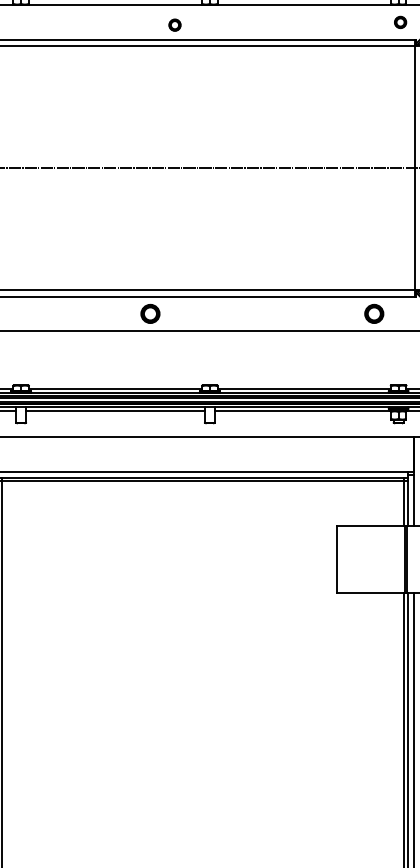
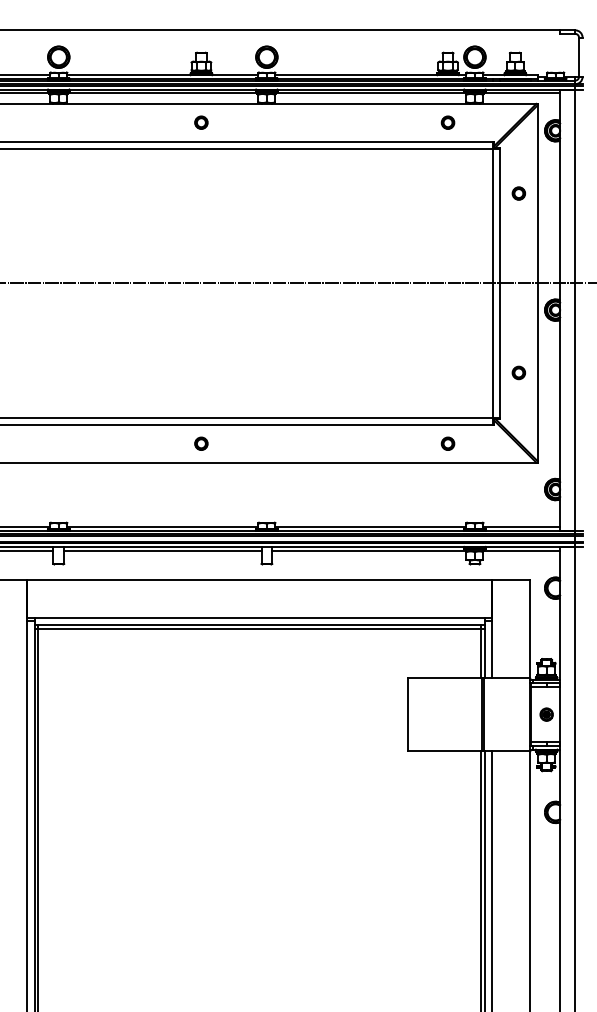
part: (400, 22) -> (447, 122), moved
part: (175, 24) -> (201, 122), moved
part: (150, 313) -> (201, 443), size x0.62
part: (373, 313) -> (447, 443), size x0.62

